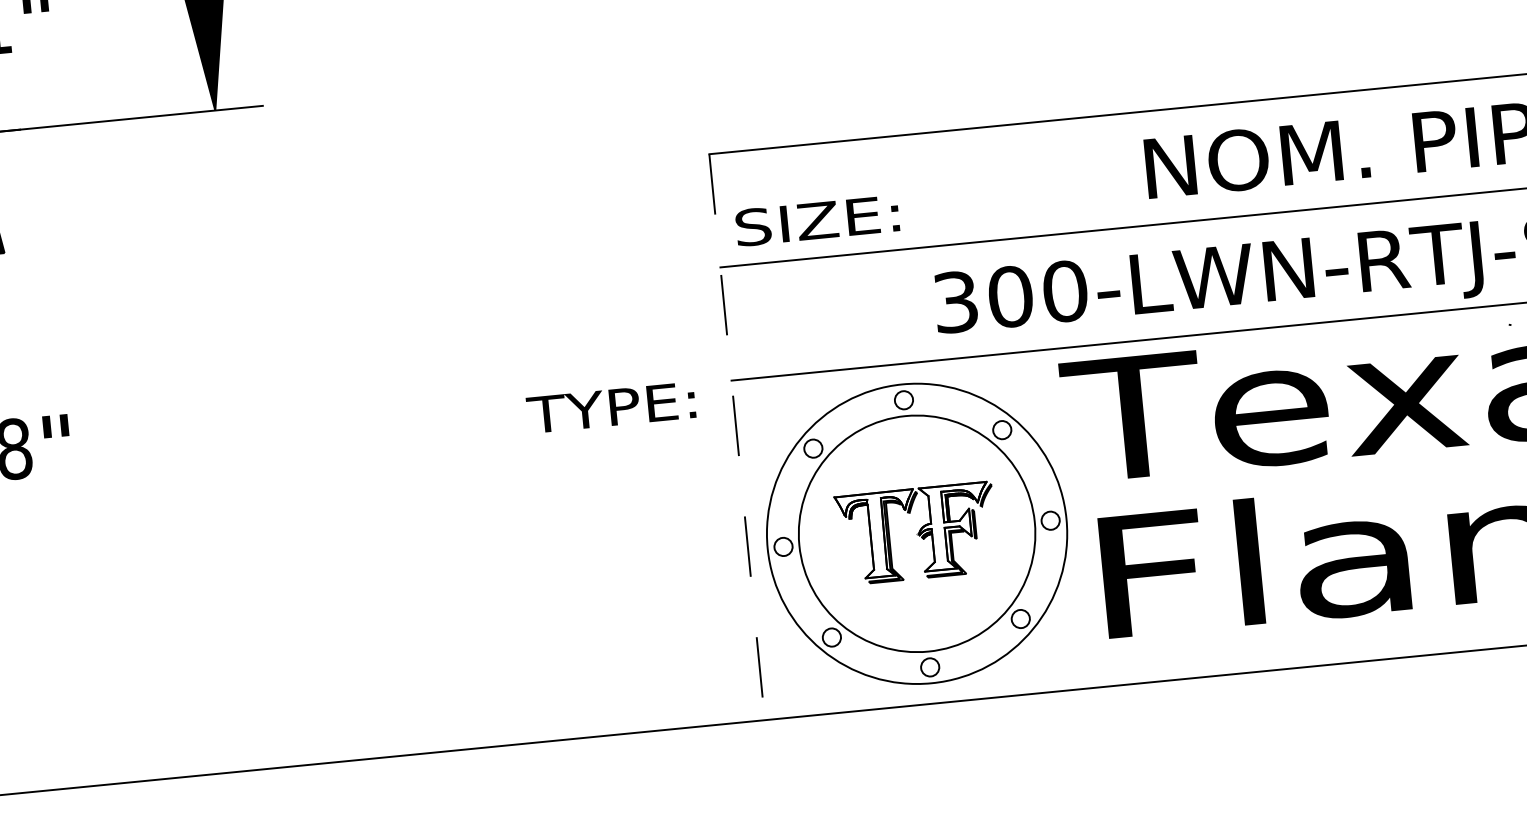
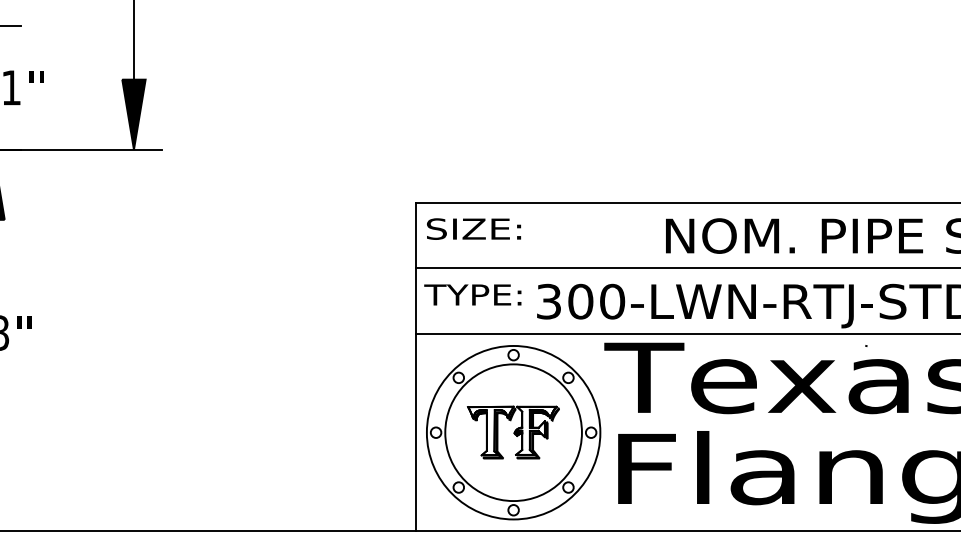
text: (816, 219) -> (473, 228), moved
text: (610, 406) -> (472, 294), moved
line: (737, 438) -> (415, 367), dashed -> solid

